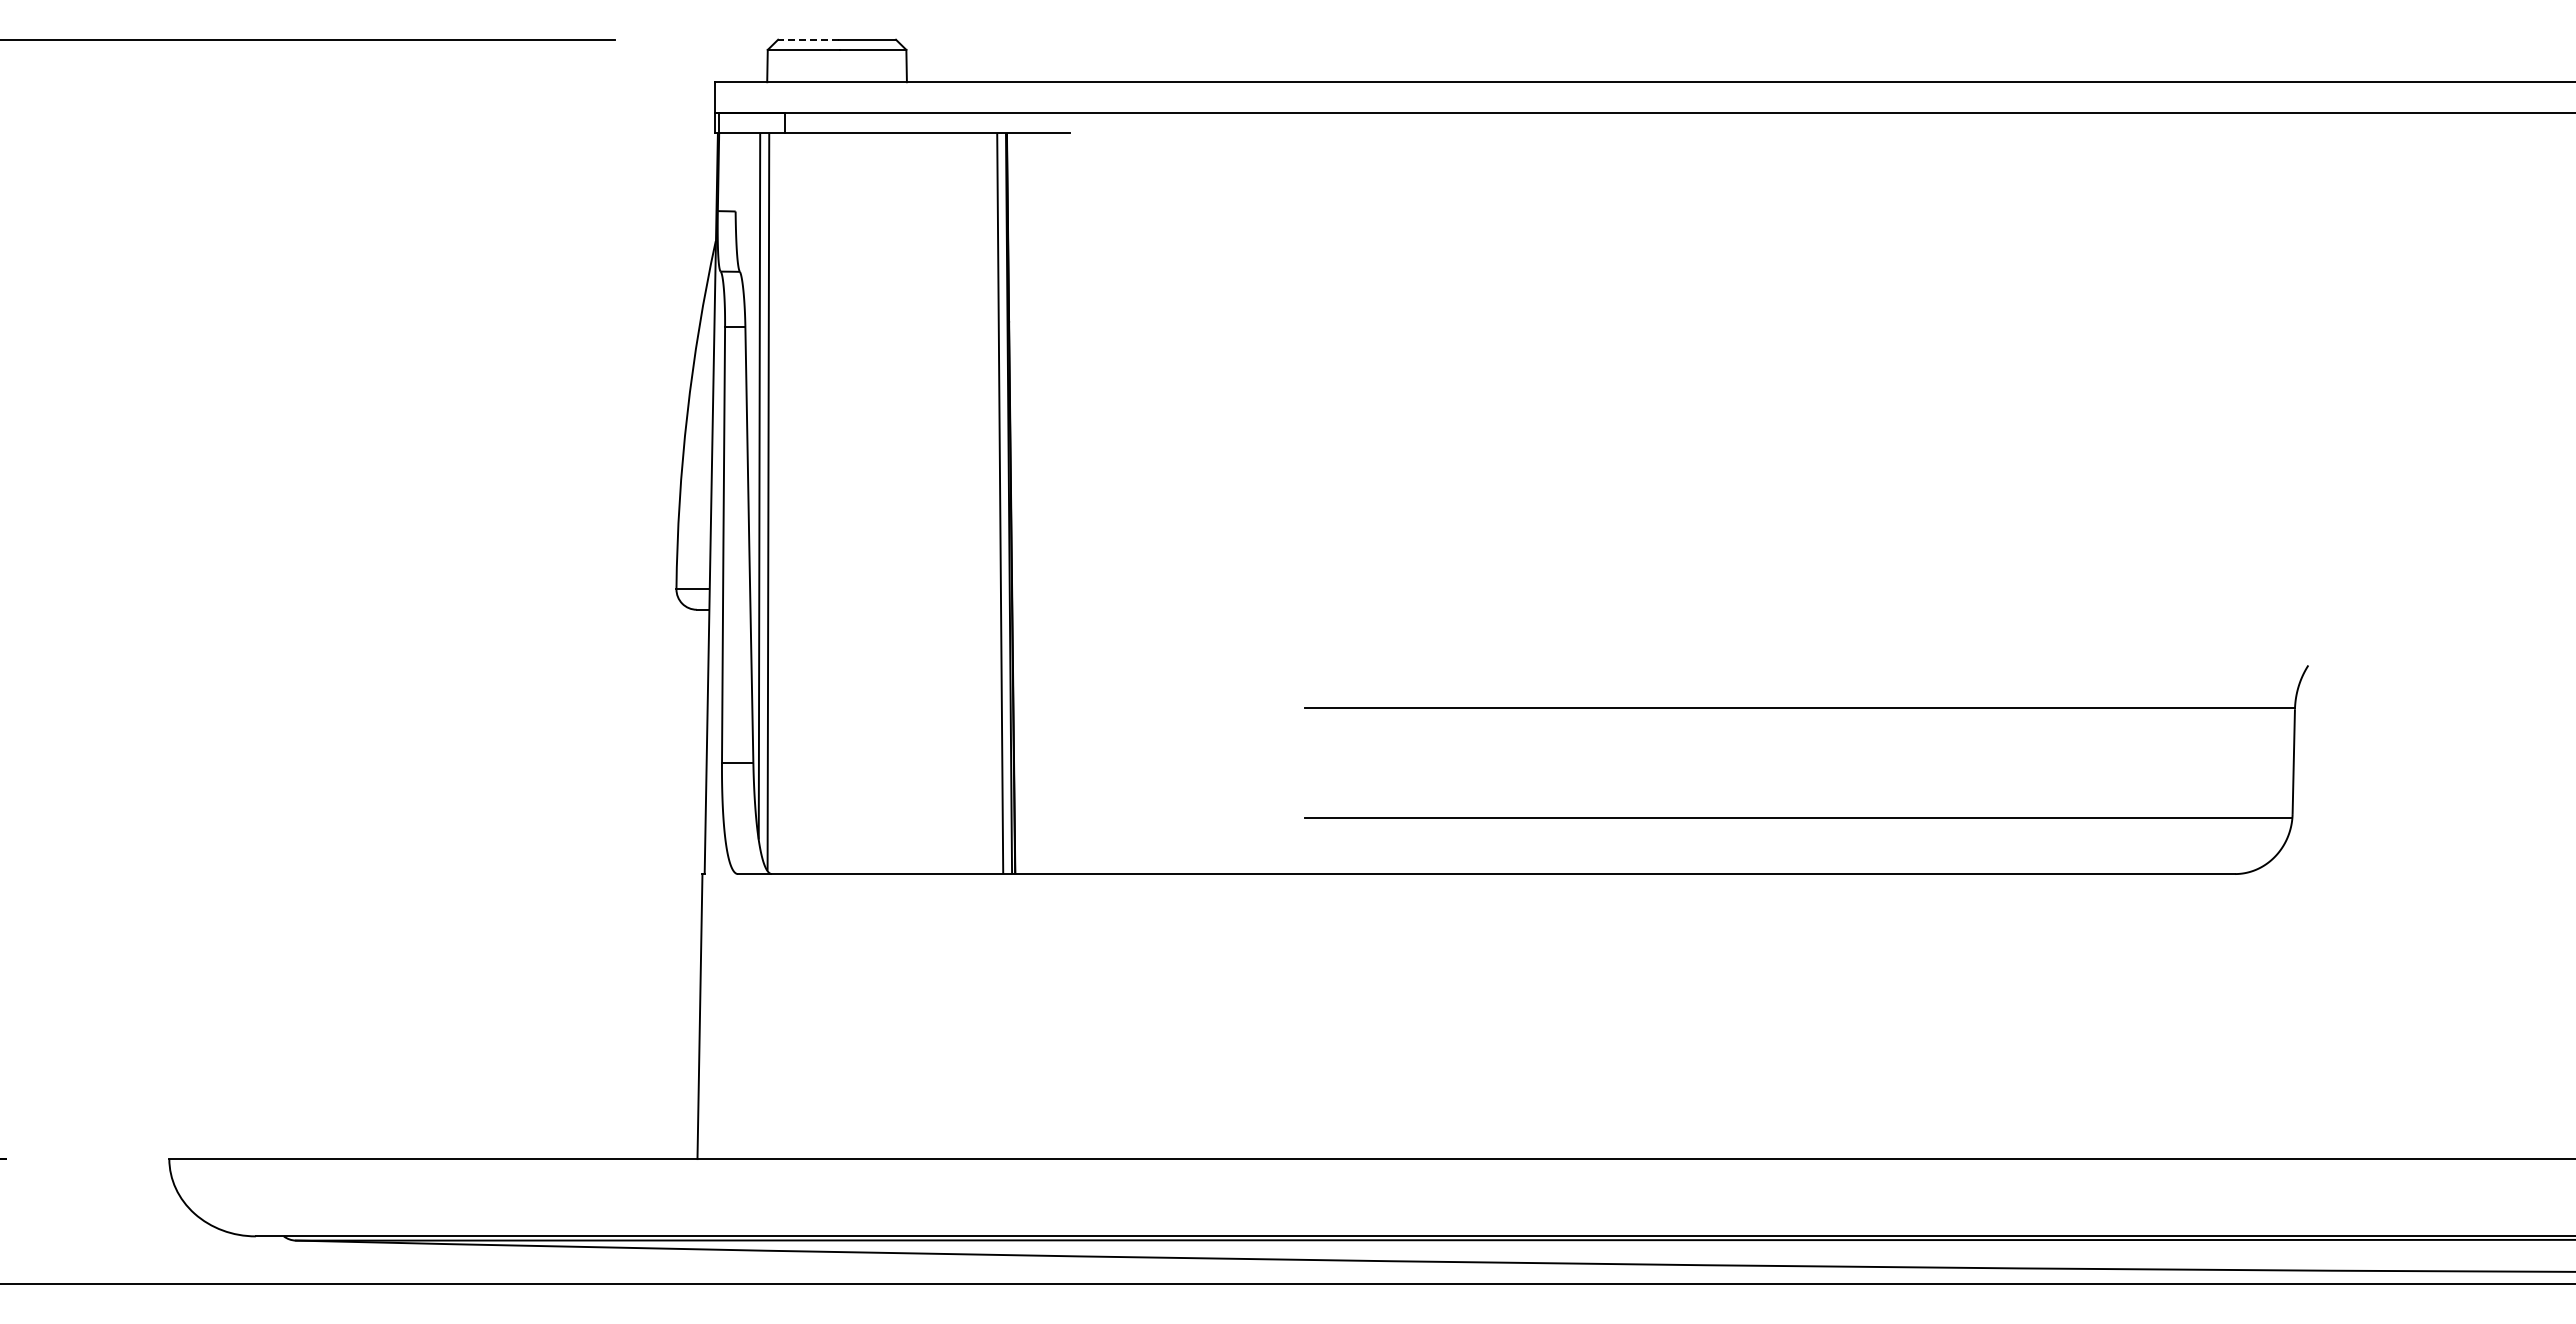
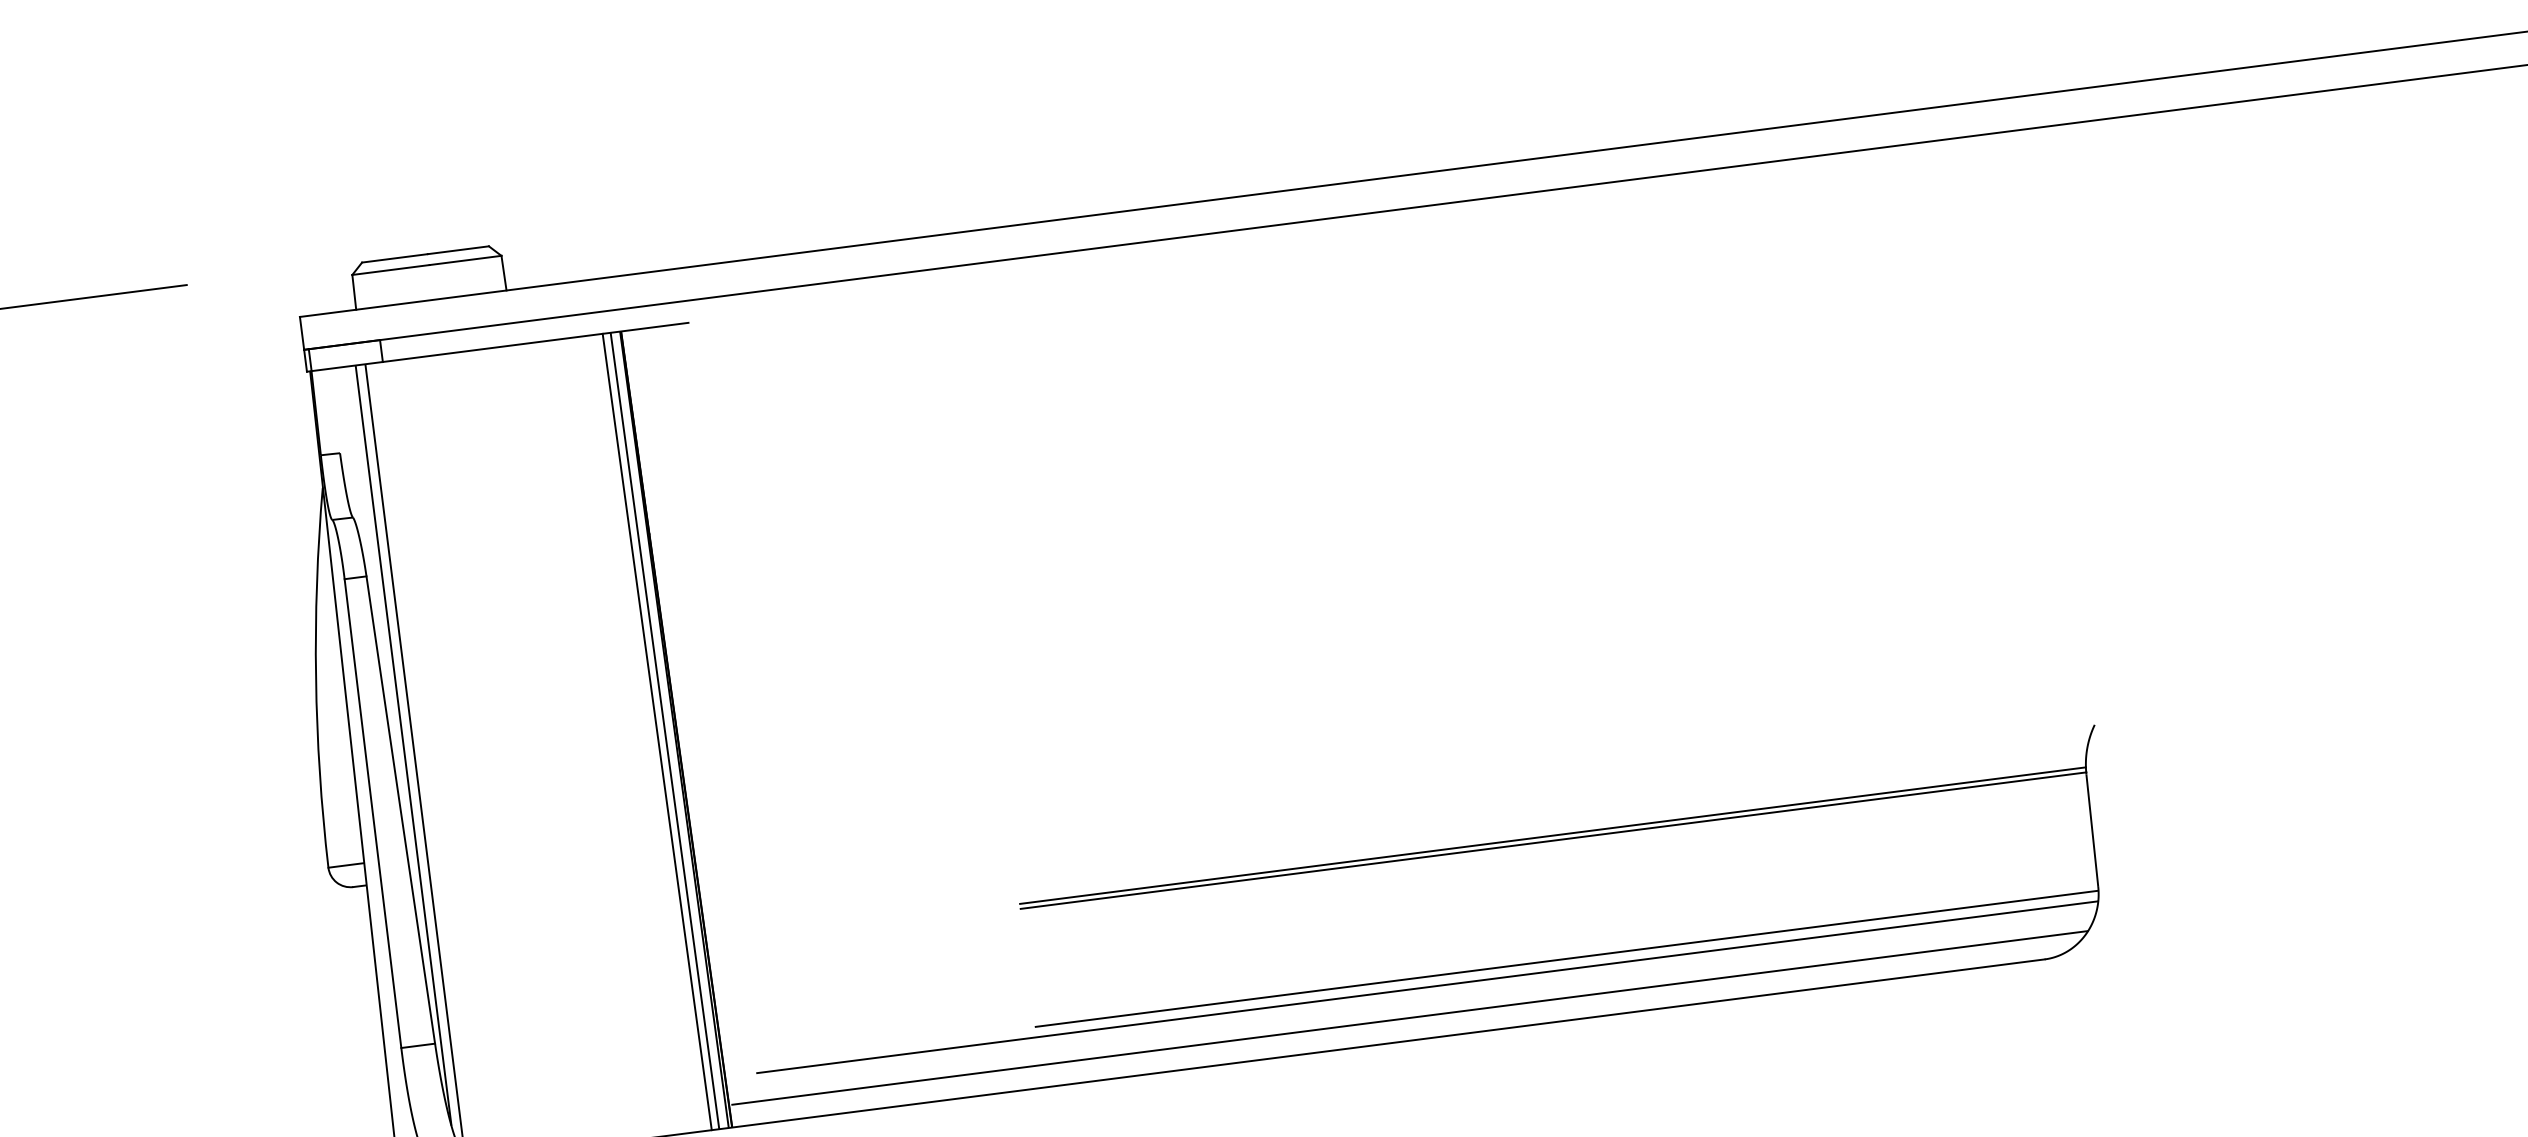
line: (808, 39) -> (394, 258), dashed -> solid
line: (992, 503) -> (656, 731), added
line: (1799, 703) -> (1552, 835), added
line: (1667, 827) -> (1427, 987), added
line: (1647, 853) -> (1409, 1018), added

